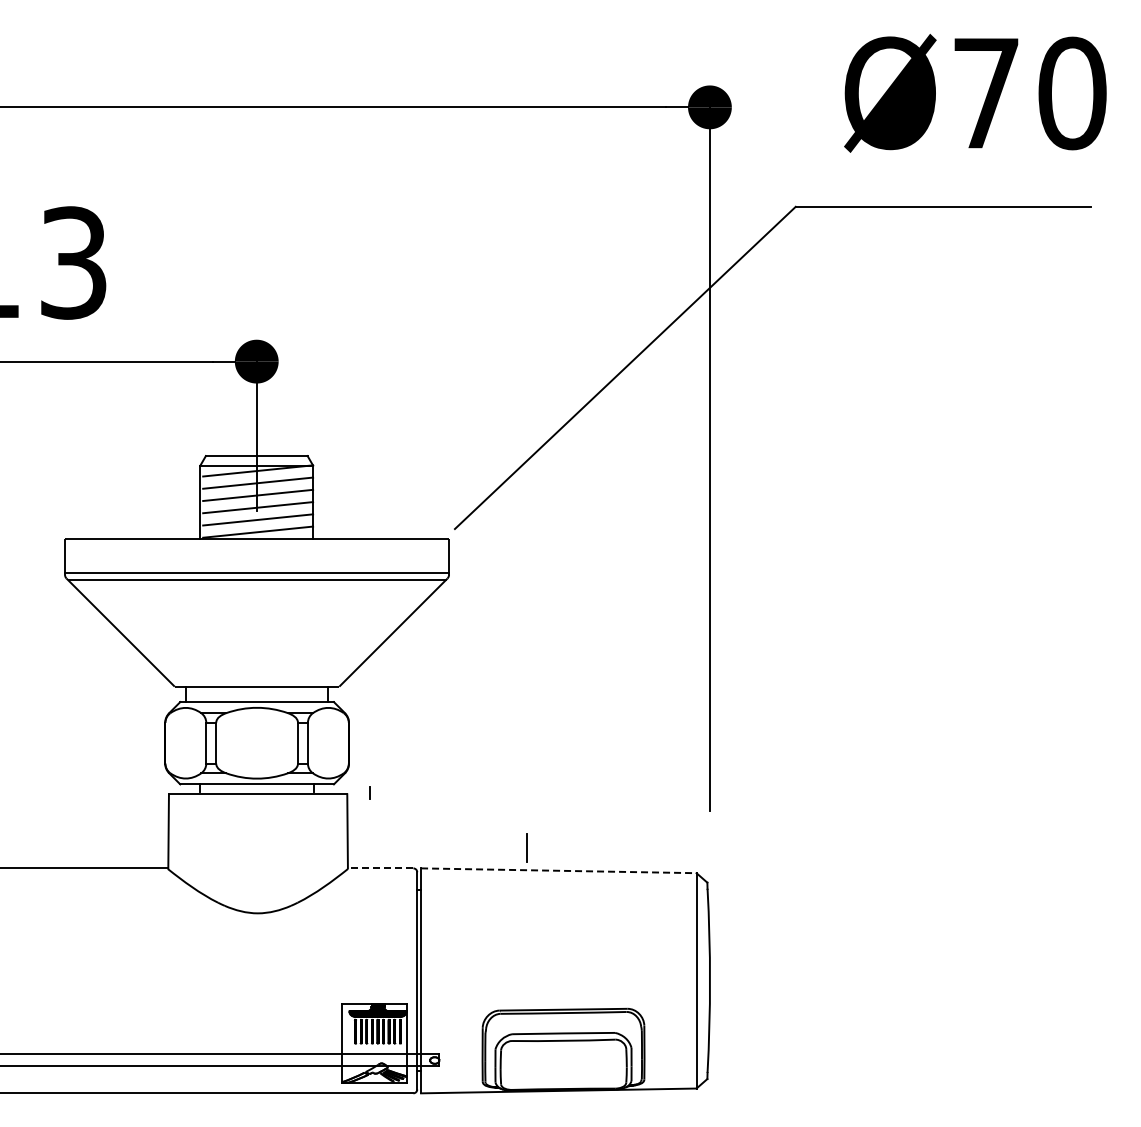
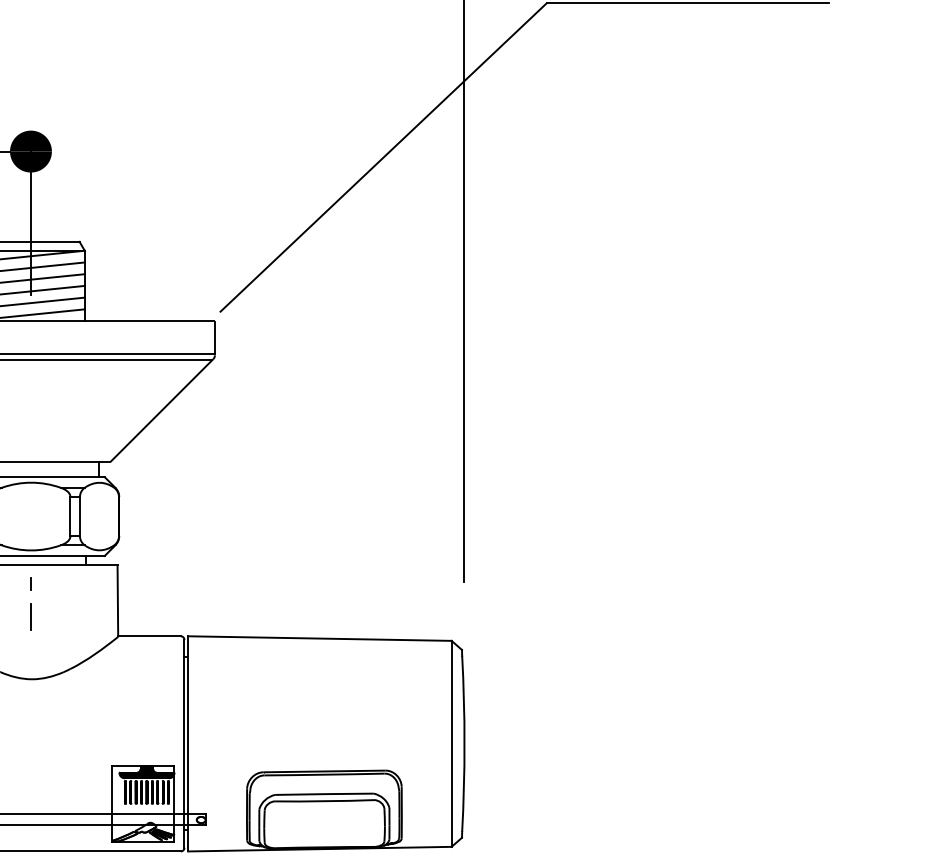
line: (369, 792) -> (30, 583), moved
line: (526, 847) -> (30, 616), moved
line: (380, 868) -> (149, 636), dashed -> solid
line: (558, 870) -> (319, 638), dashed -> solid

